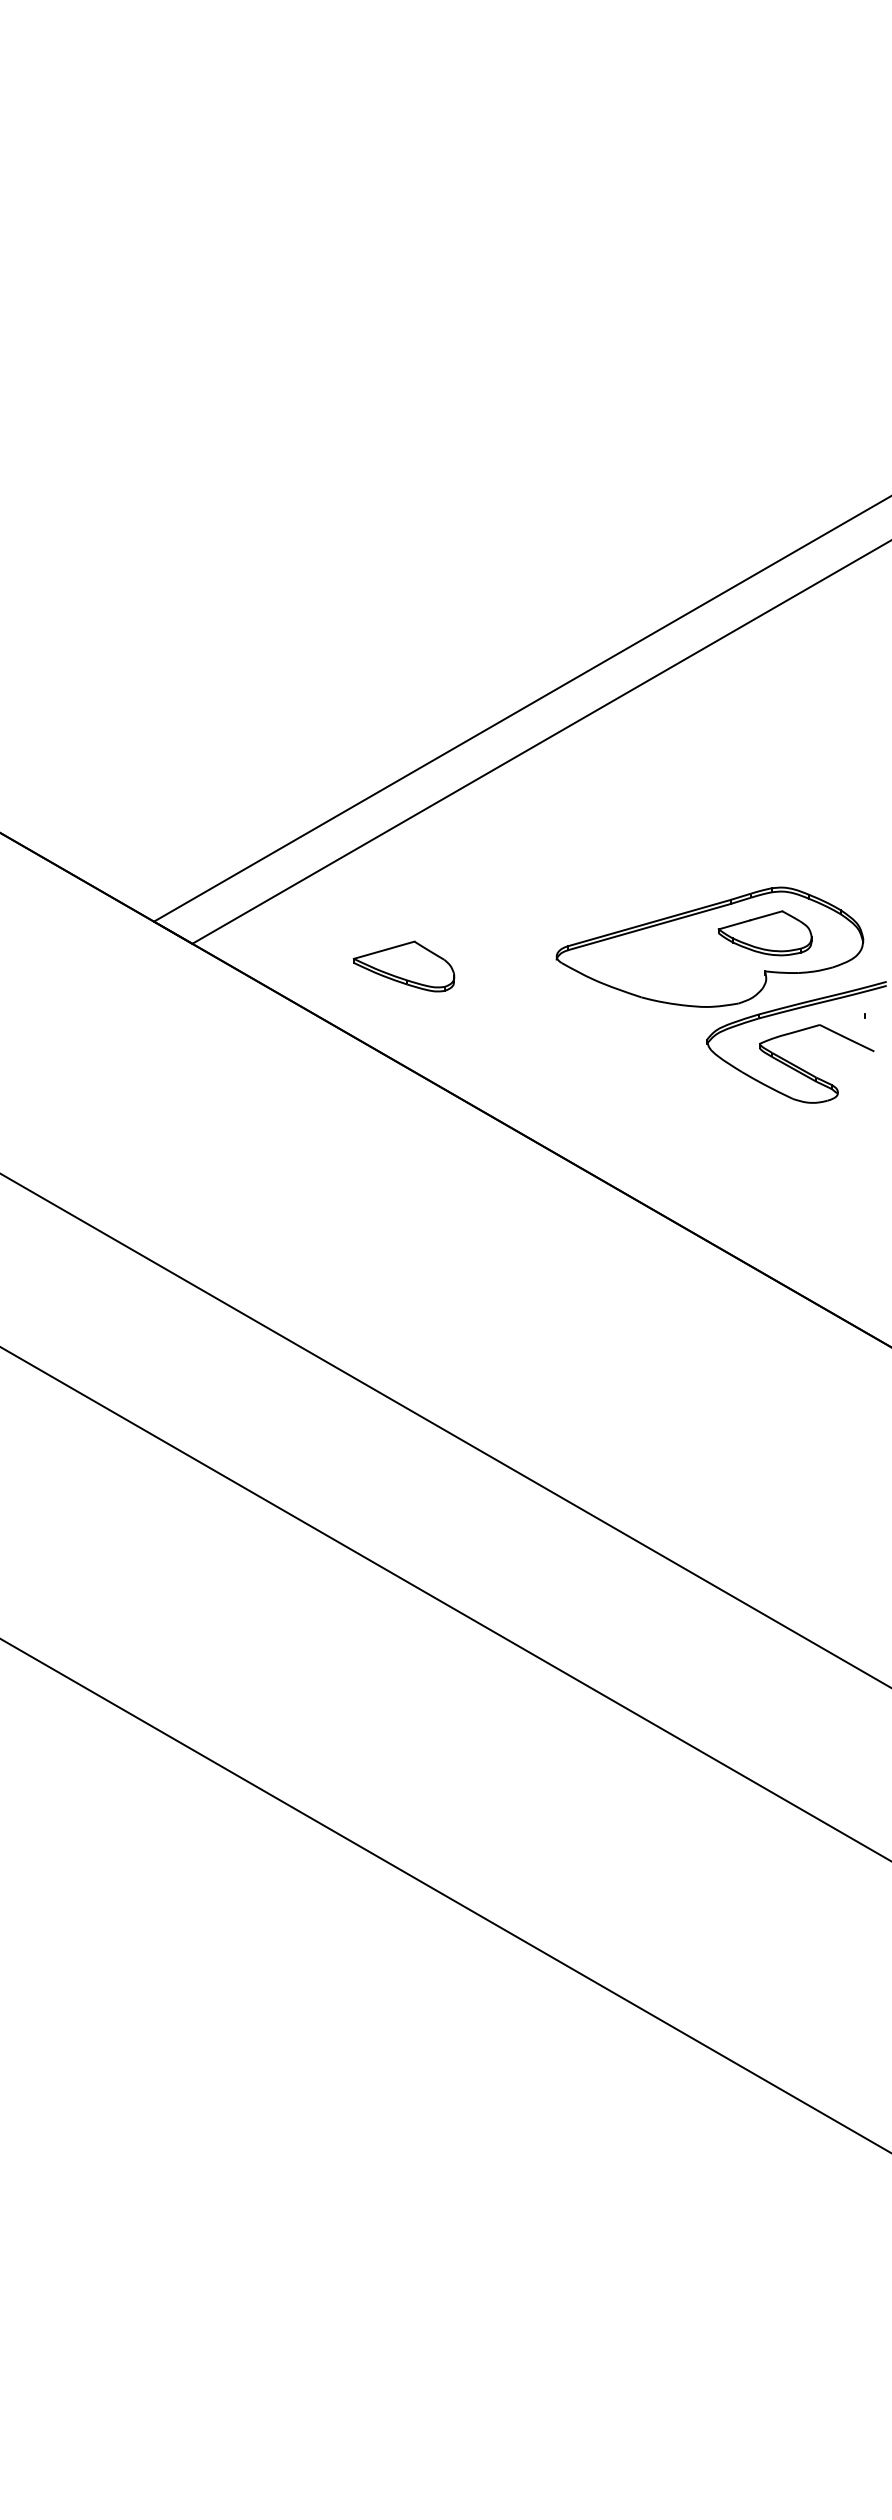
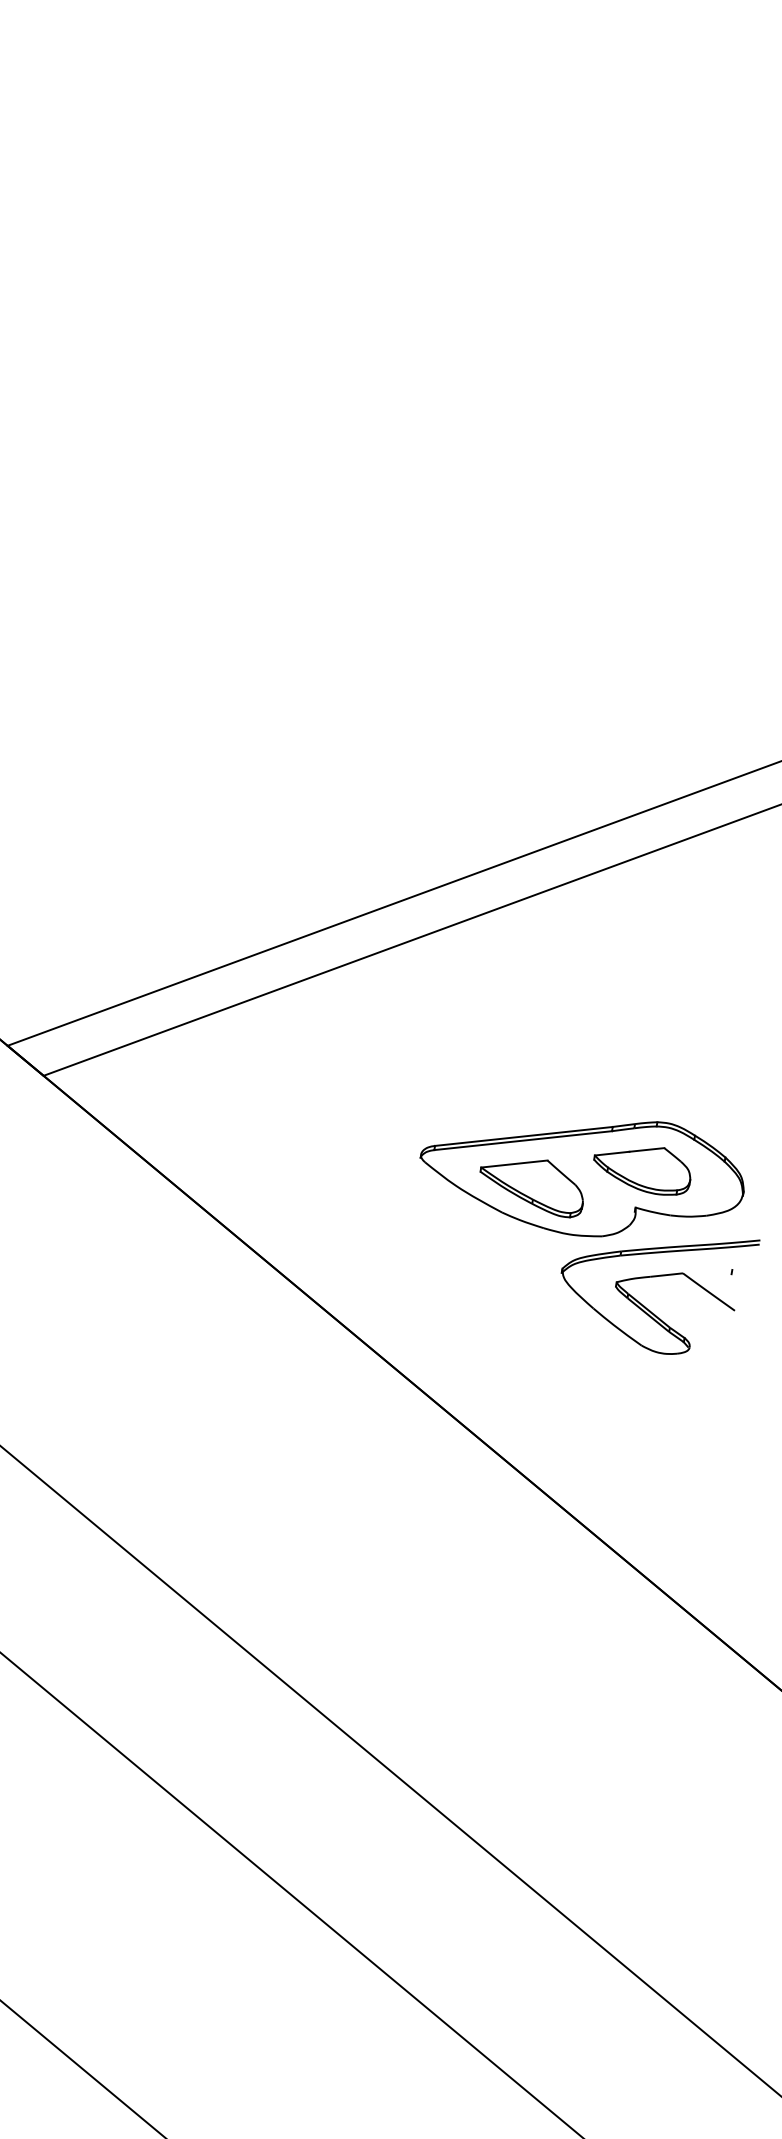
part: (403, 966) -> (531, 1184), moved

